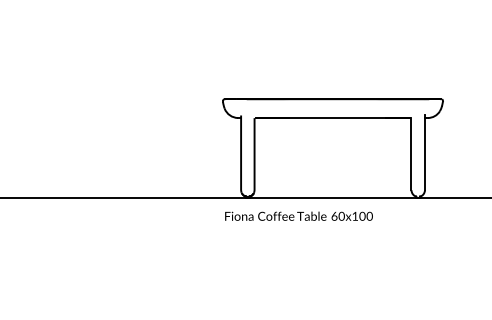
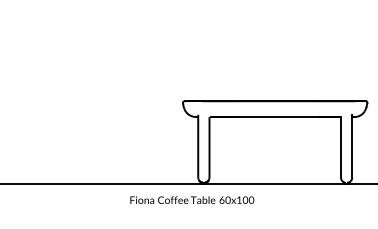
text: (298, 215) -> (191, 199), moved

